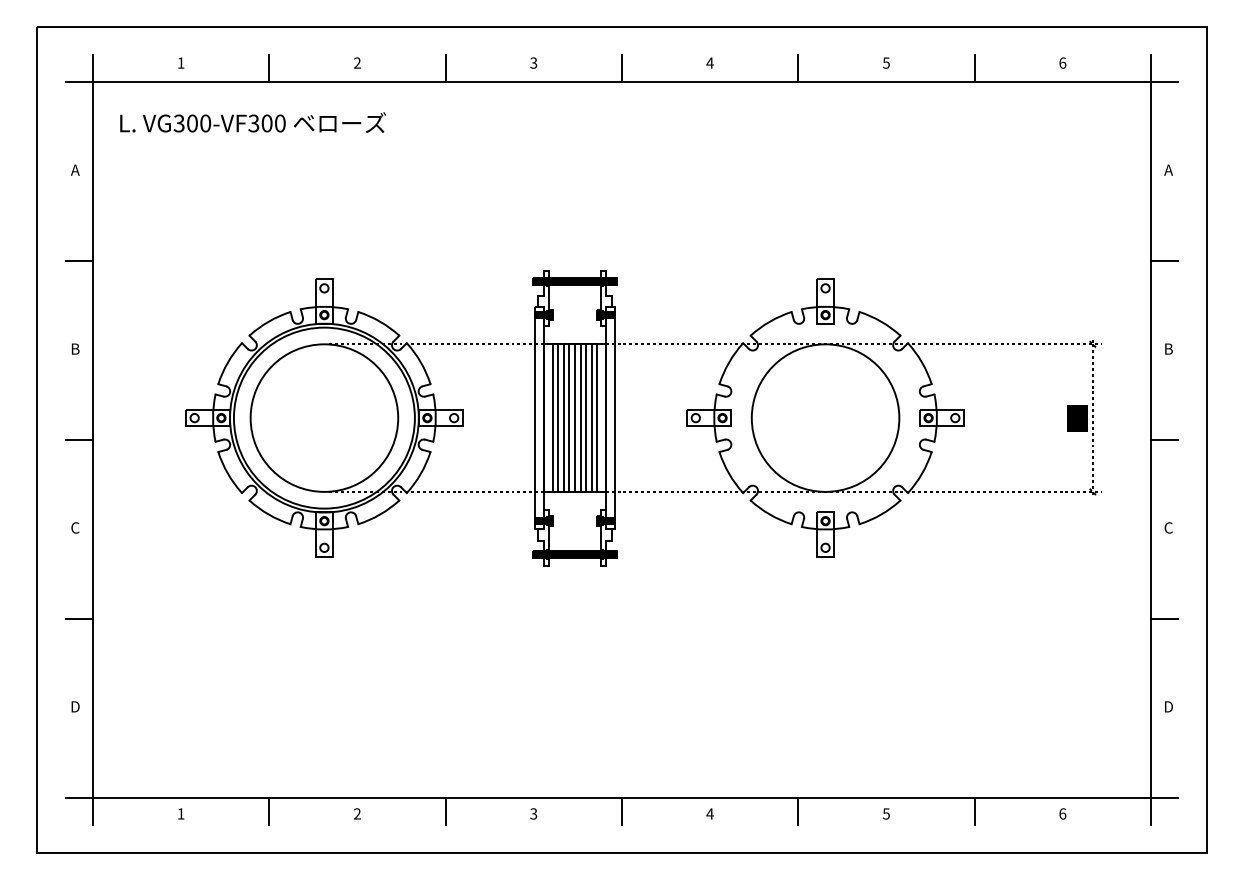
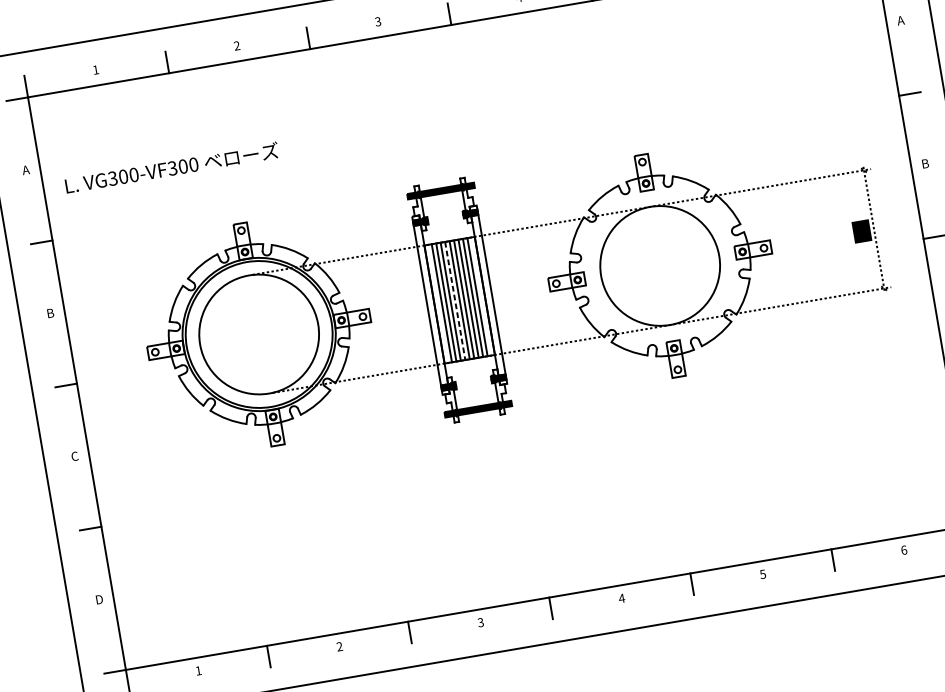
text: (252, 122) -> (171, 167), moved
line: (569, 418) -> (455, 301), solid -> dashed

